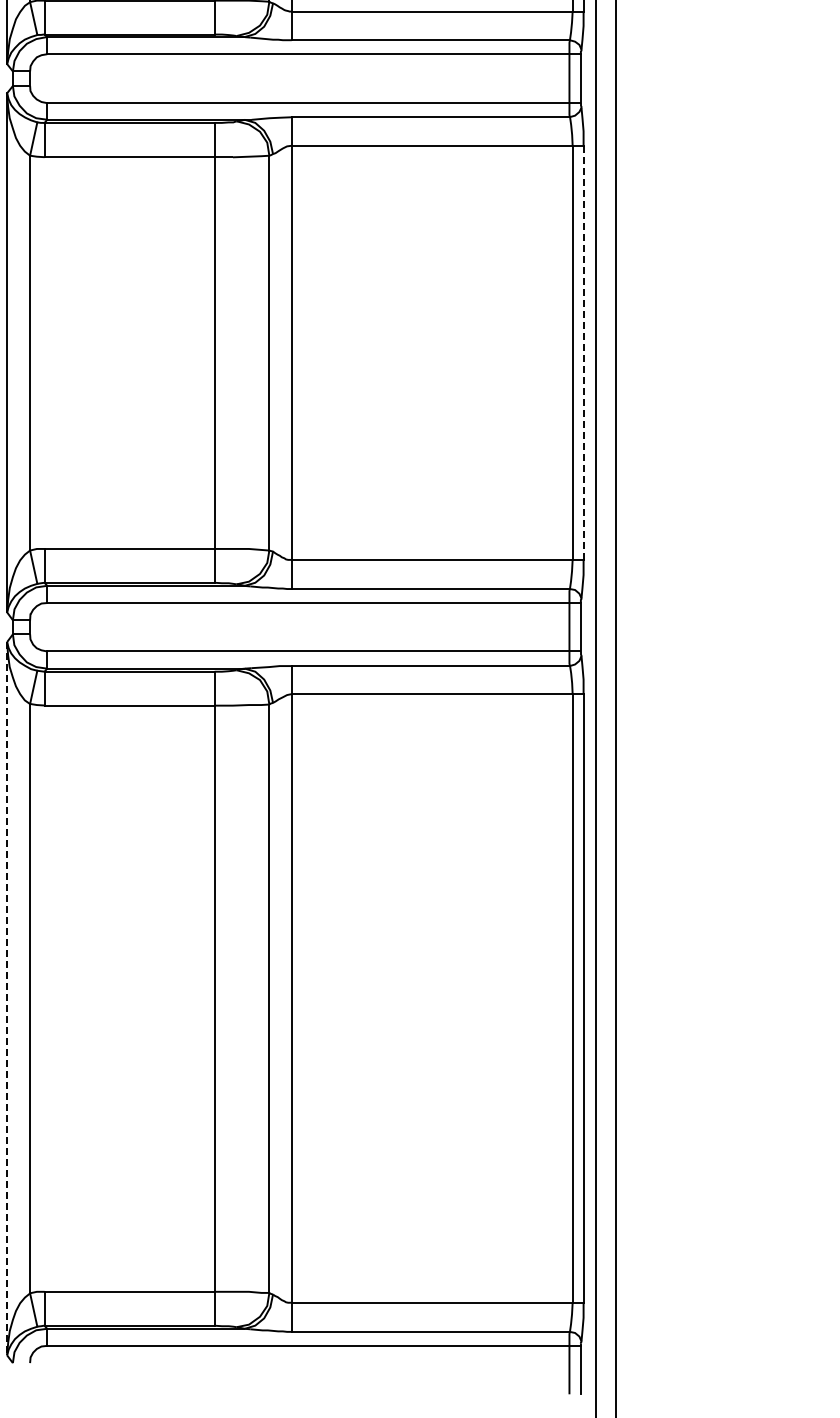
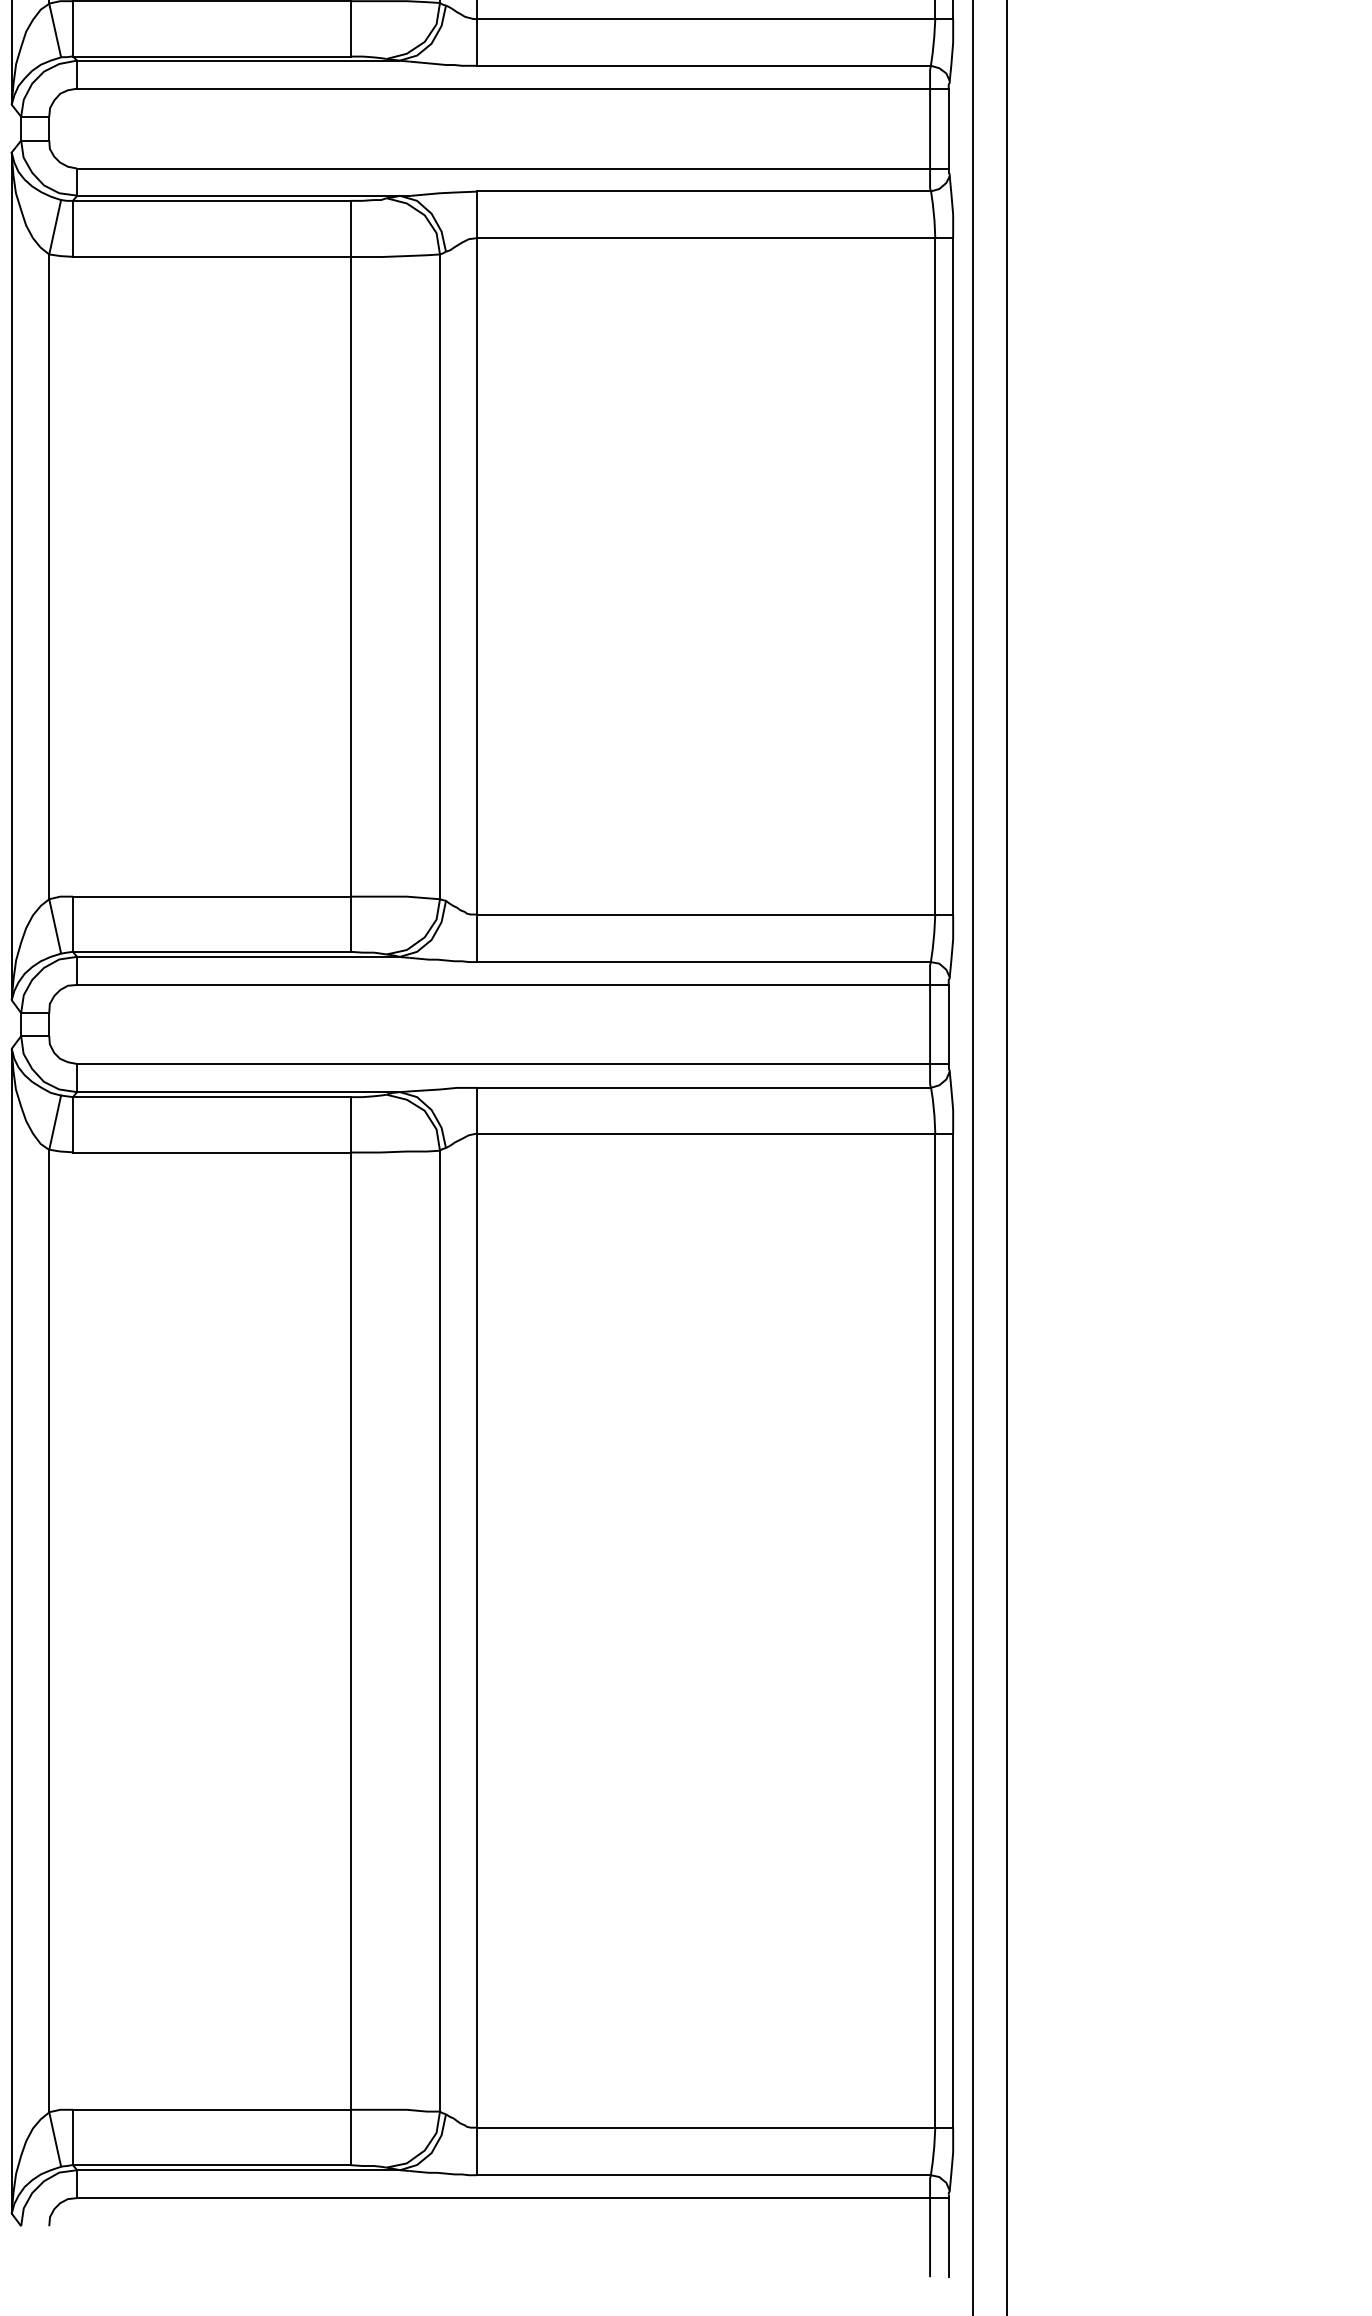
line: (583, 352) -> (953, 575), dashed -> solid
line: (7, 998) -> (12, 1630), dashed -> solid

